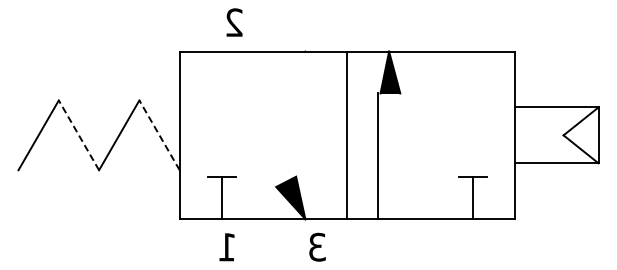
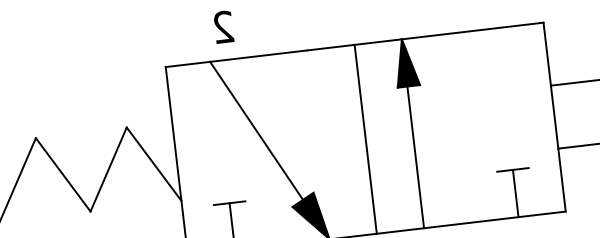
line: (252, 116) -> (256, 130), added
line: (78, 134) -> (62, 173), dashed -> solid
line: (159, 134) -> (153, 163), dashed -> solid
line: (378, 156) -> (416, 157), moved

